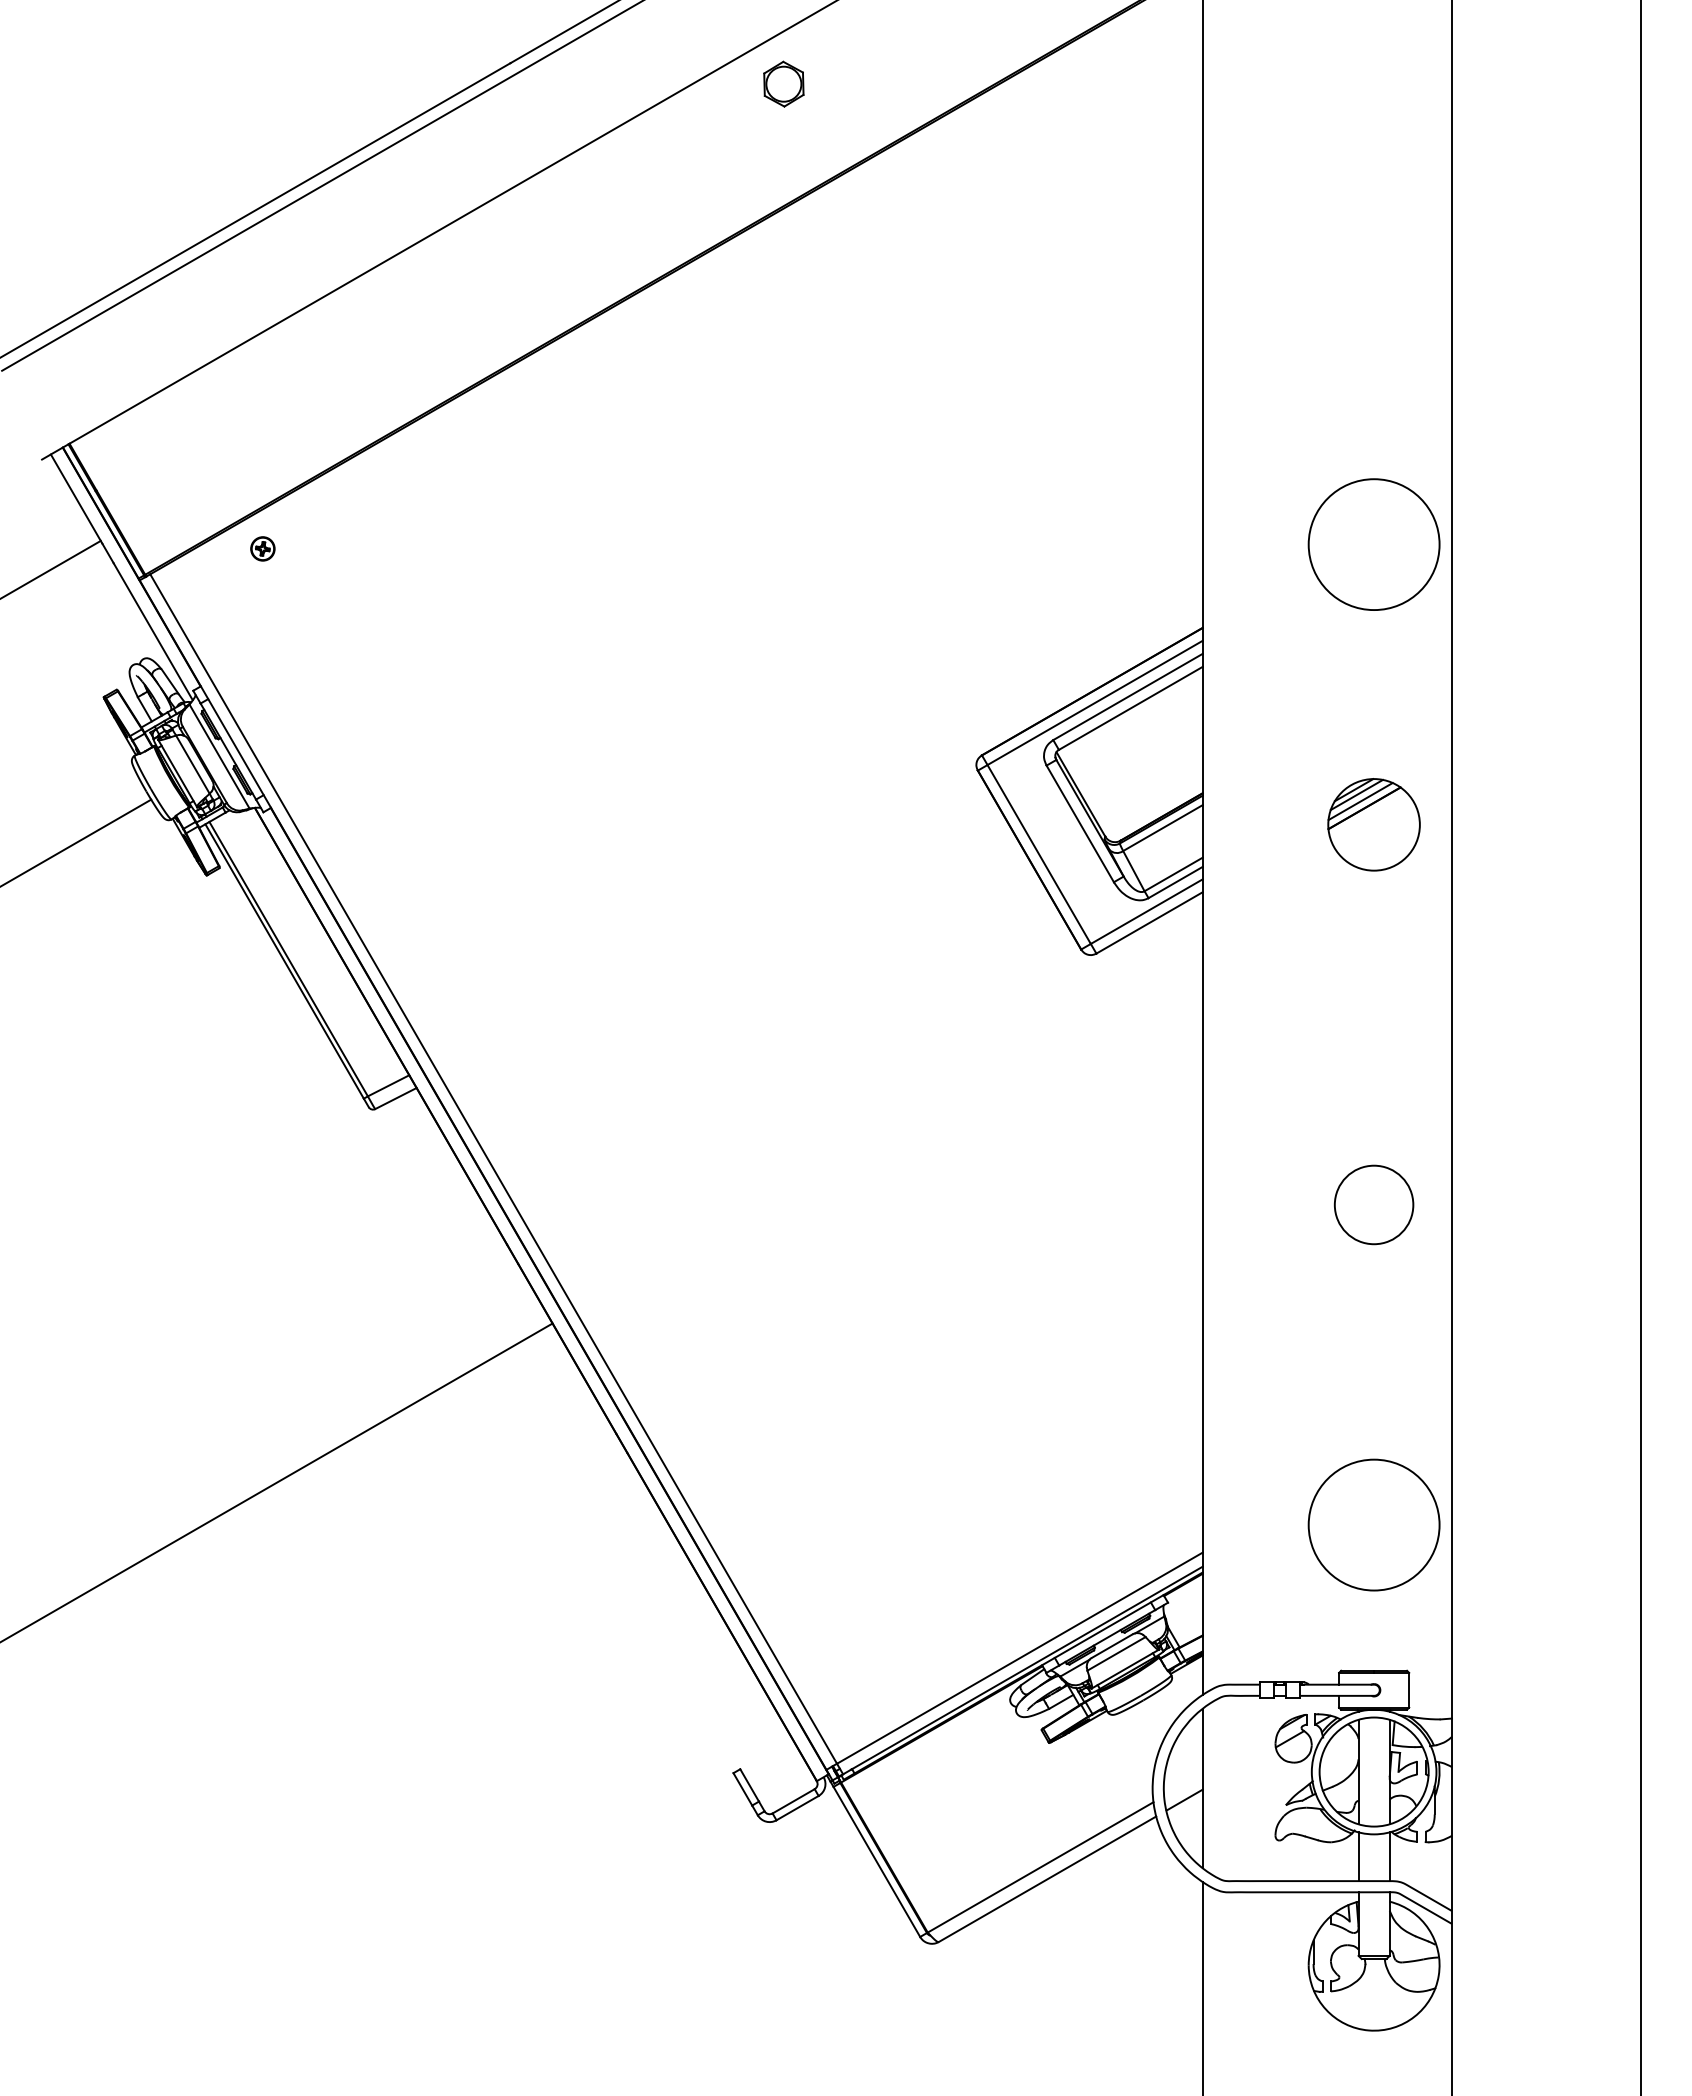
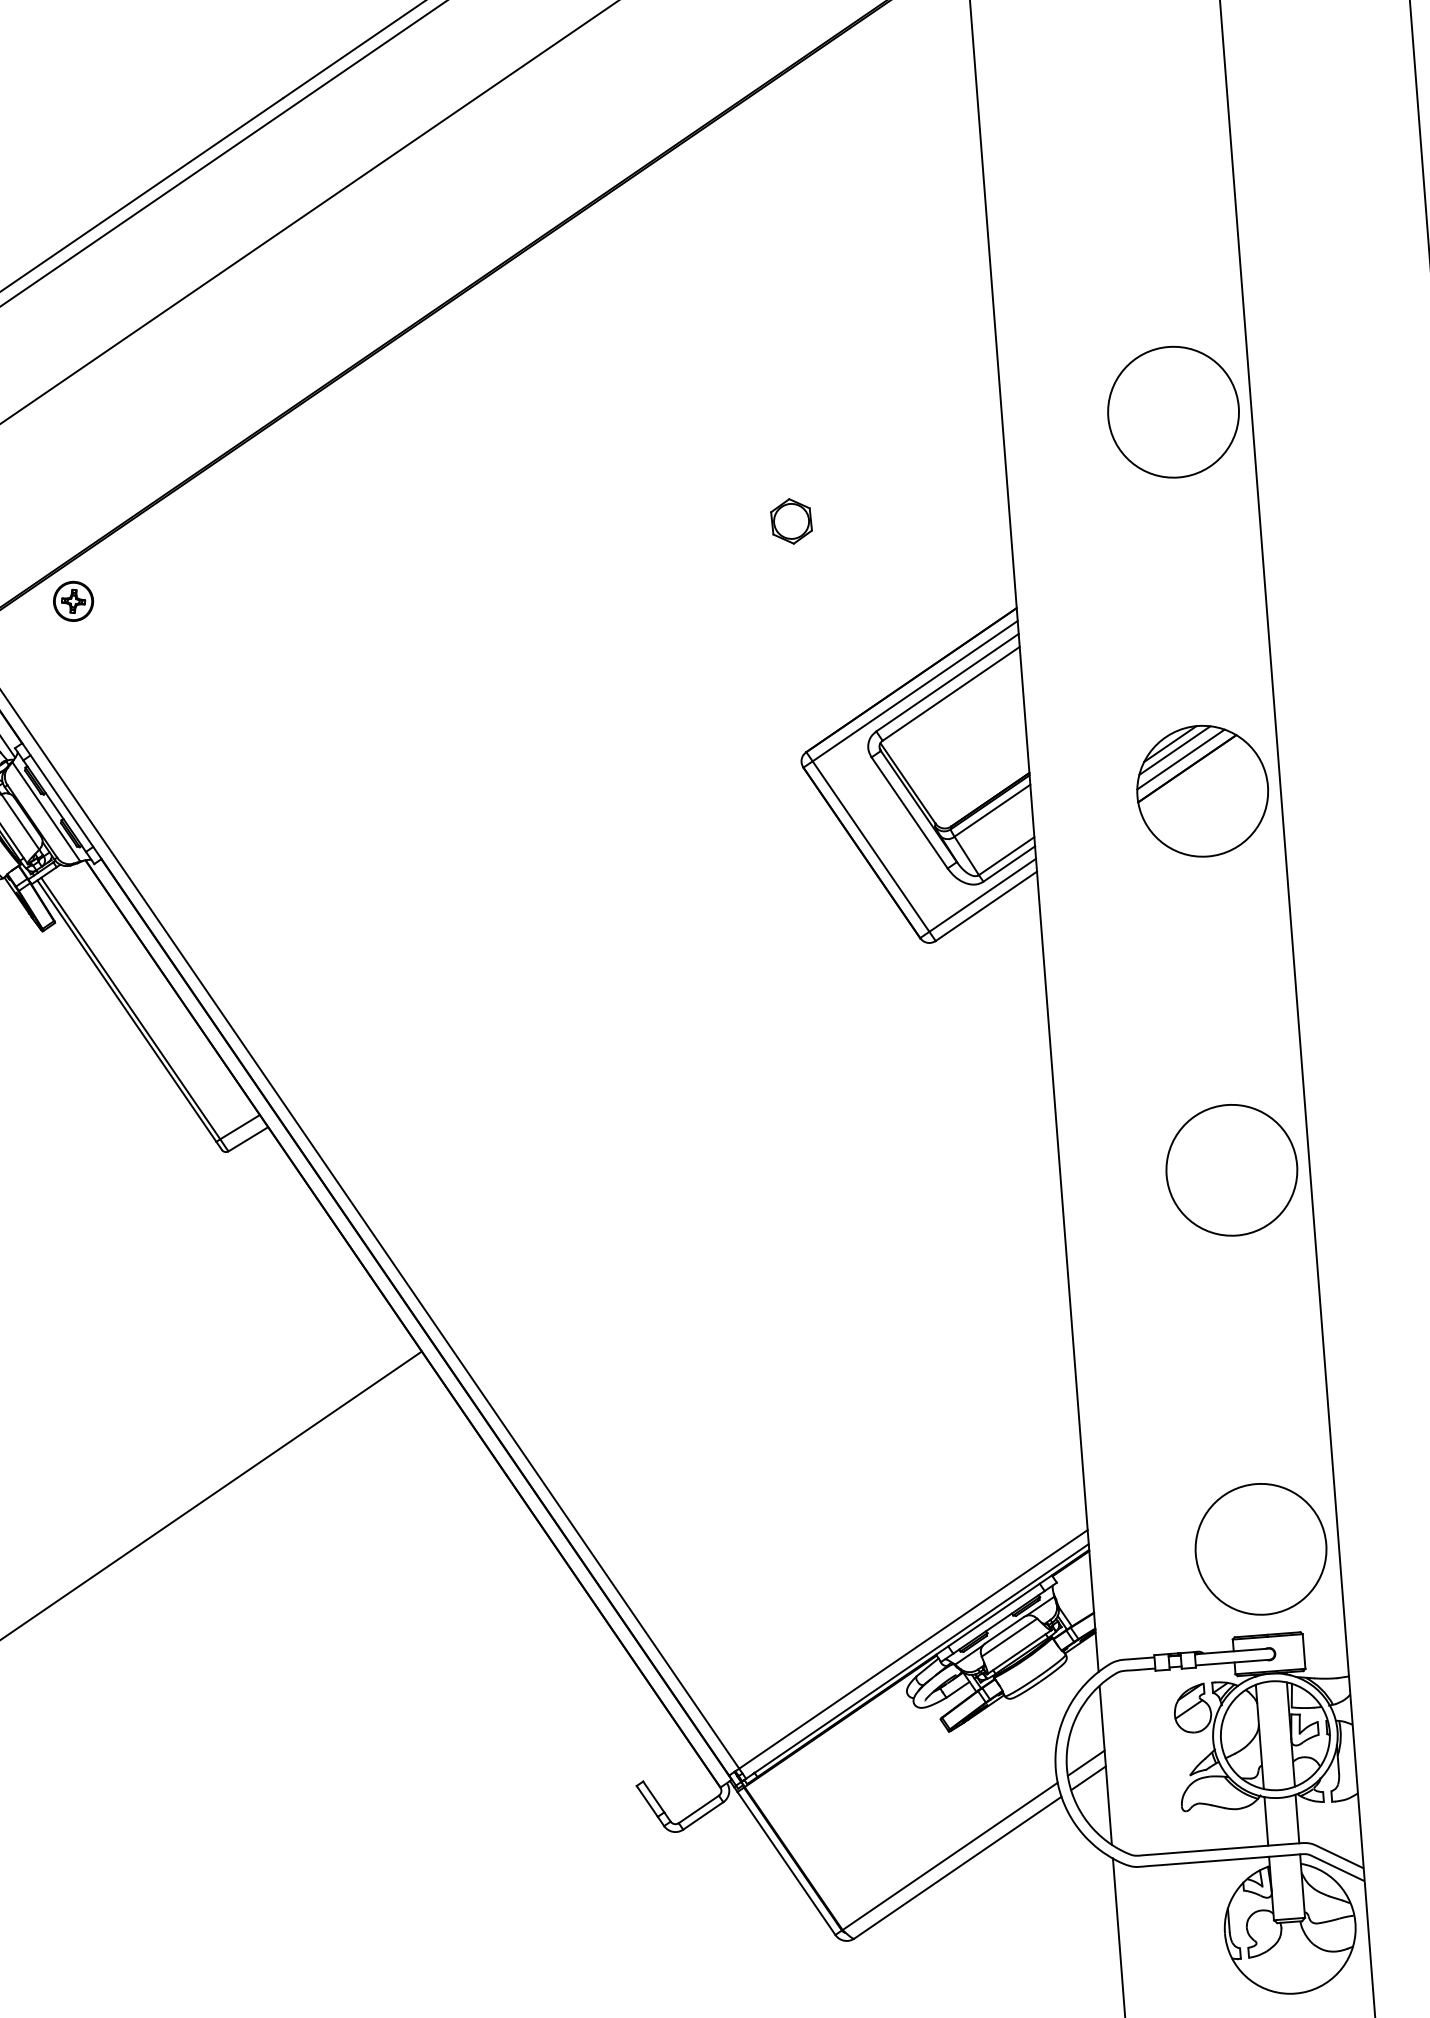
part: (783, 83) -> (791, 520), moved
circle: (1373, 544) -> (1172, 412), moved
part: (262, 548) -> (73, 601), size x1.67
part: (1373, 824) -> (1202, 791), size x1.43
circle: (1373, 1204) -> (1231, 1169), size x1.67
circle: (1373, 1524) -> (1260, 1548), moved
line: (1183, 1784) -> (1086, 1762), added

